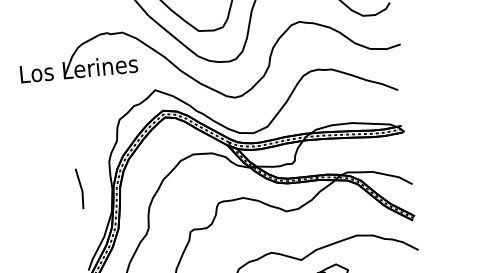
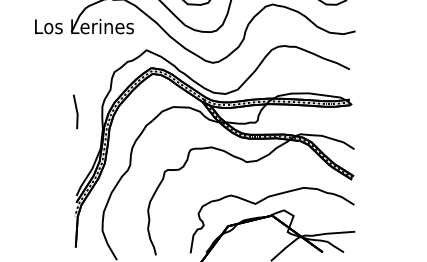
line: (80, 188) -> (76, 111), moved

